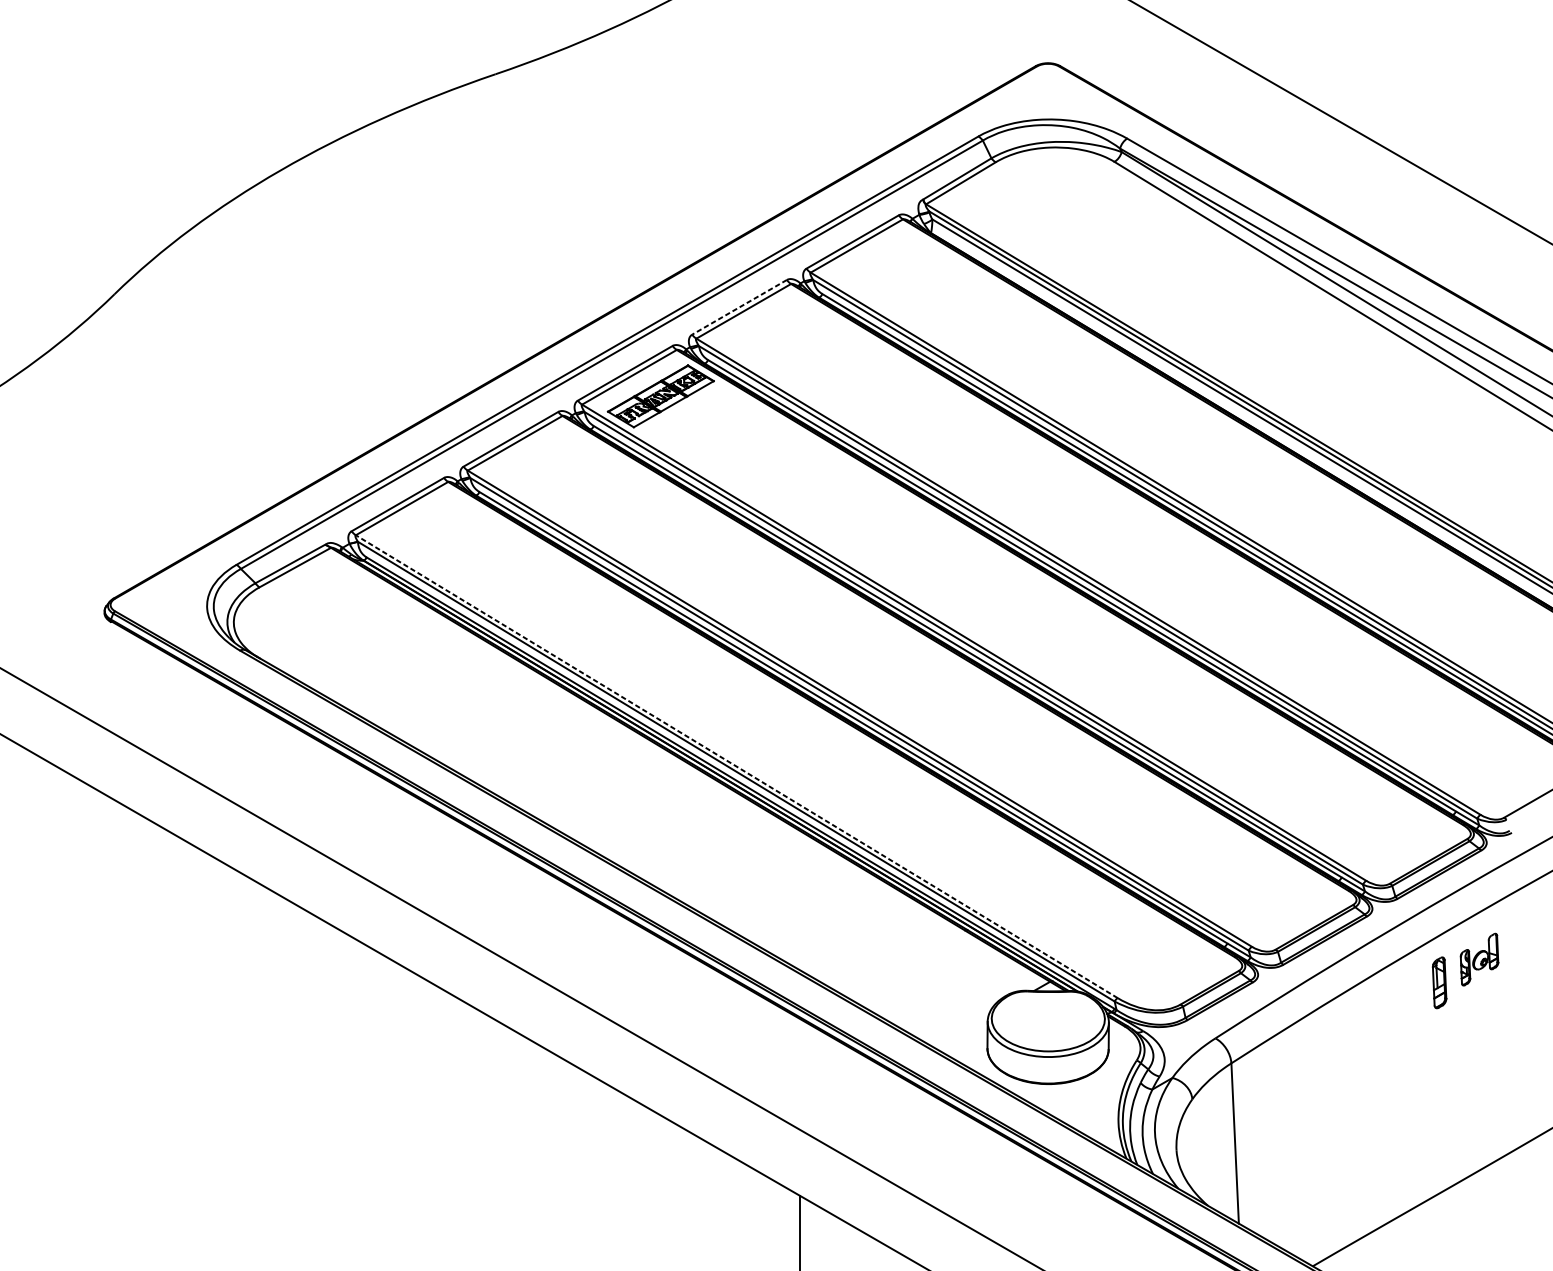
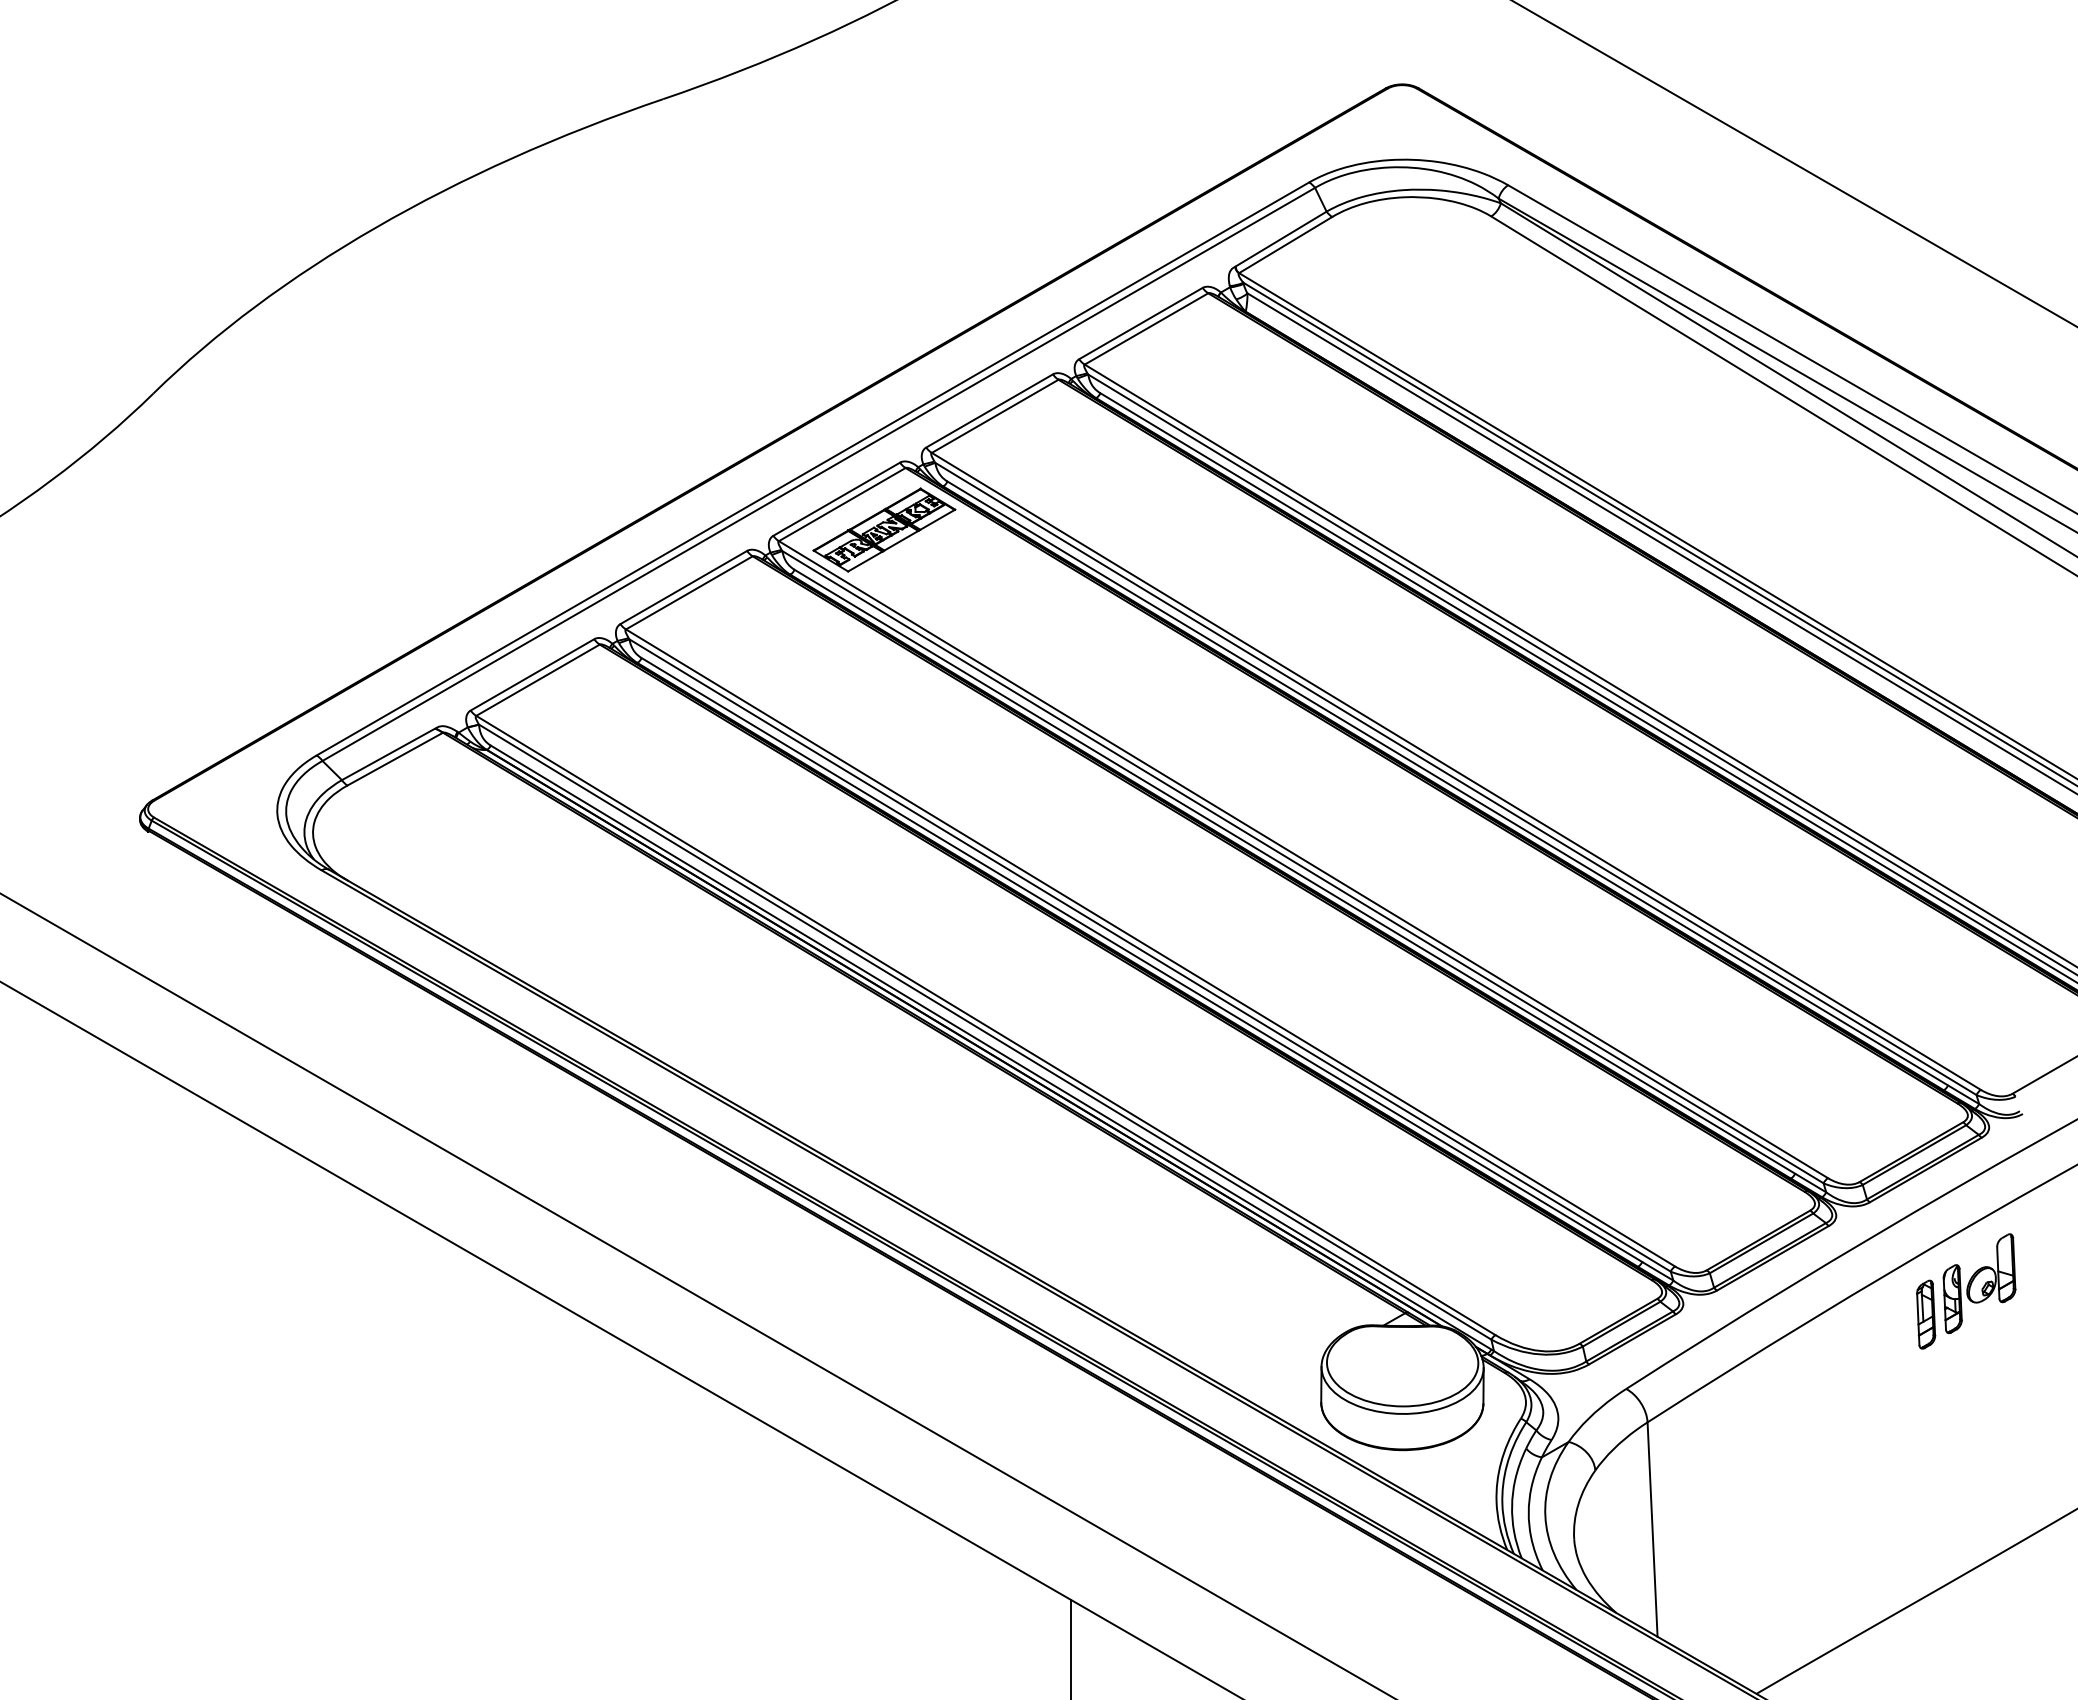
line: (739, 307) -> (989, 411), dashed -> solid
line: (736, 766) -> (985, 1025), dashed -> solid
part: (1479, 959) -> (1979, 1283), size x1.43

